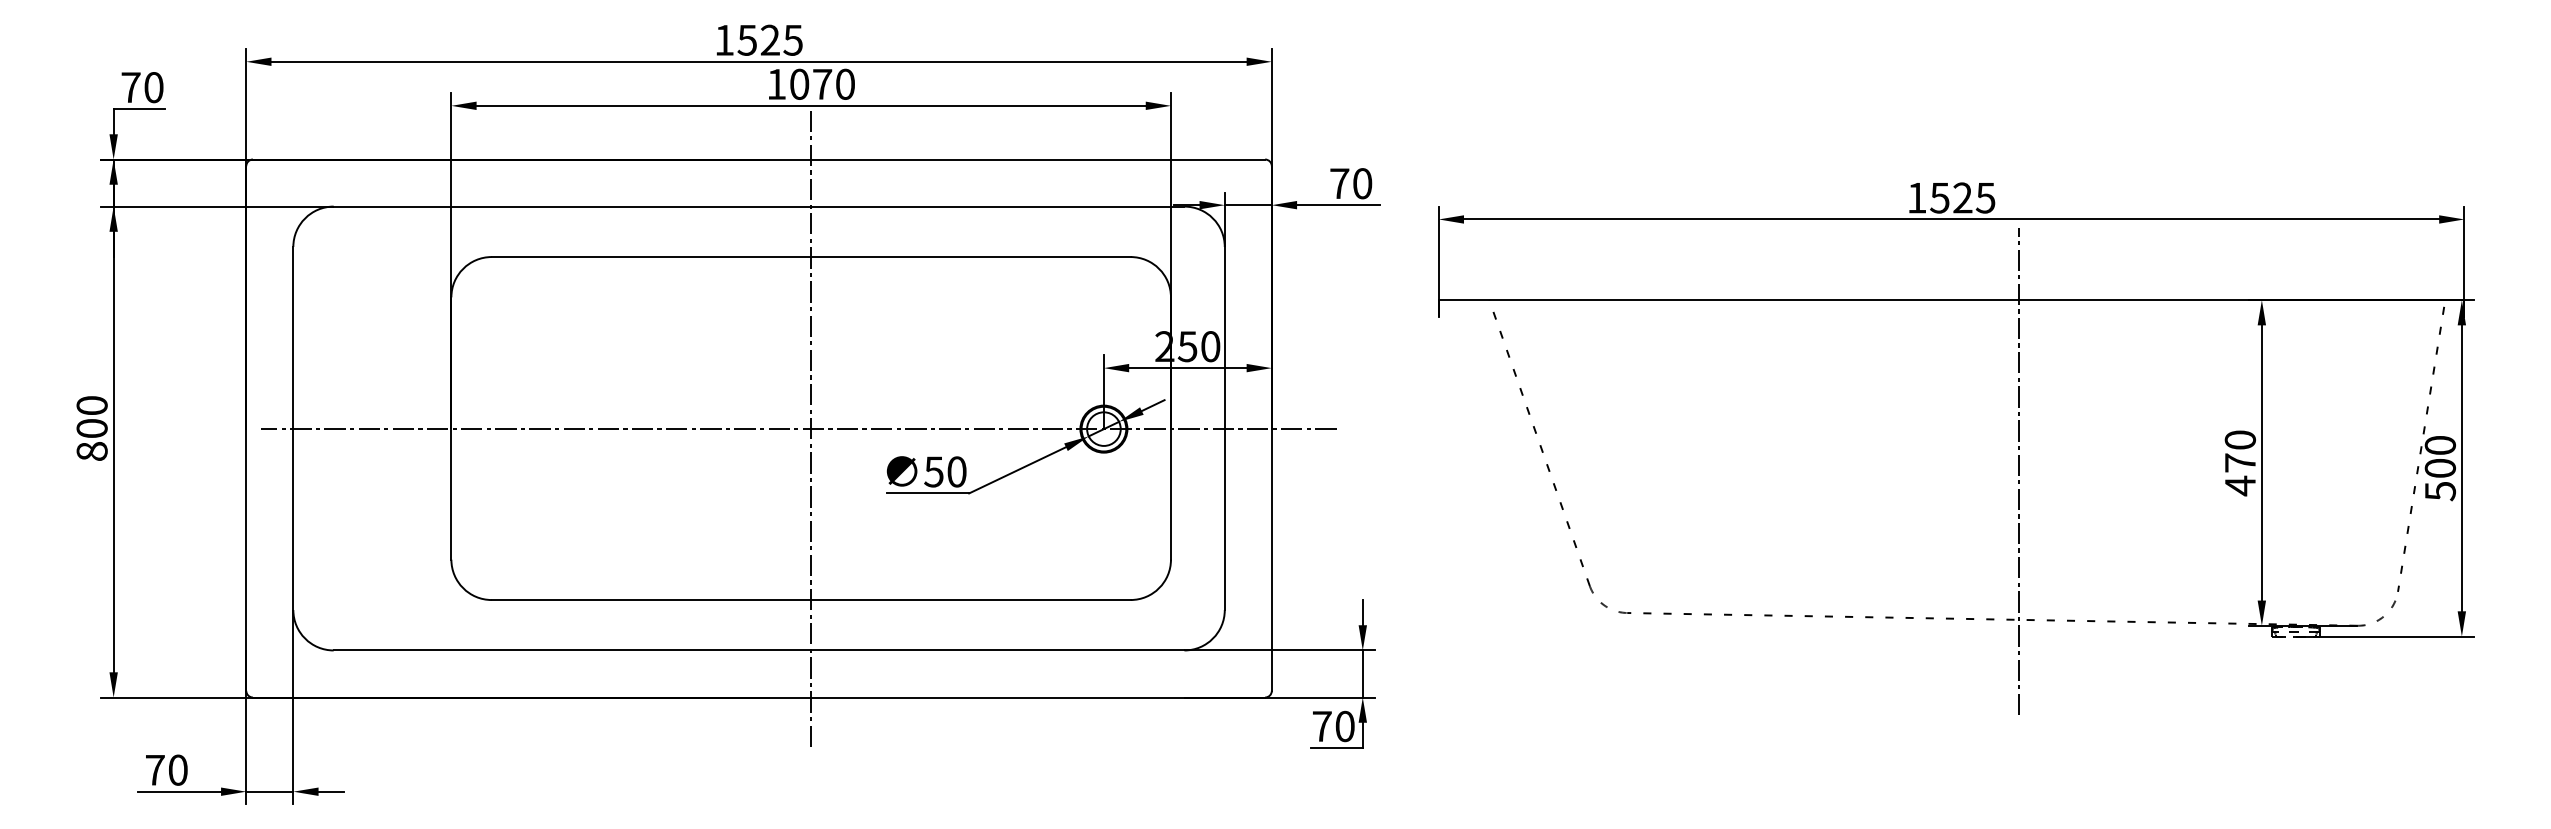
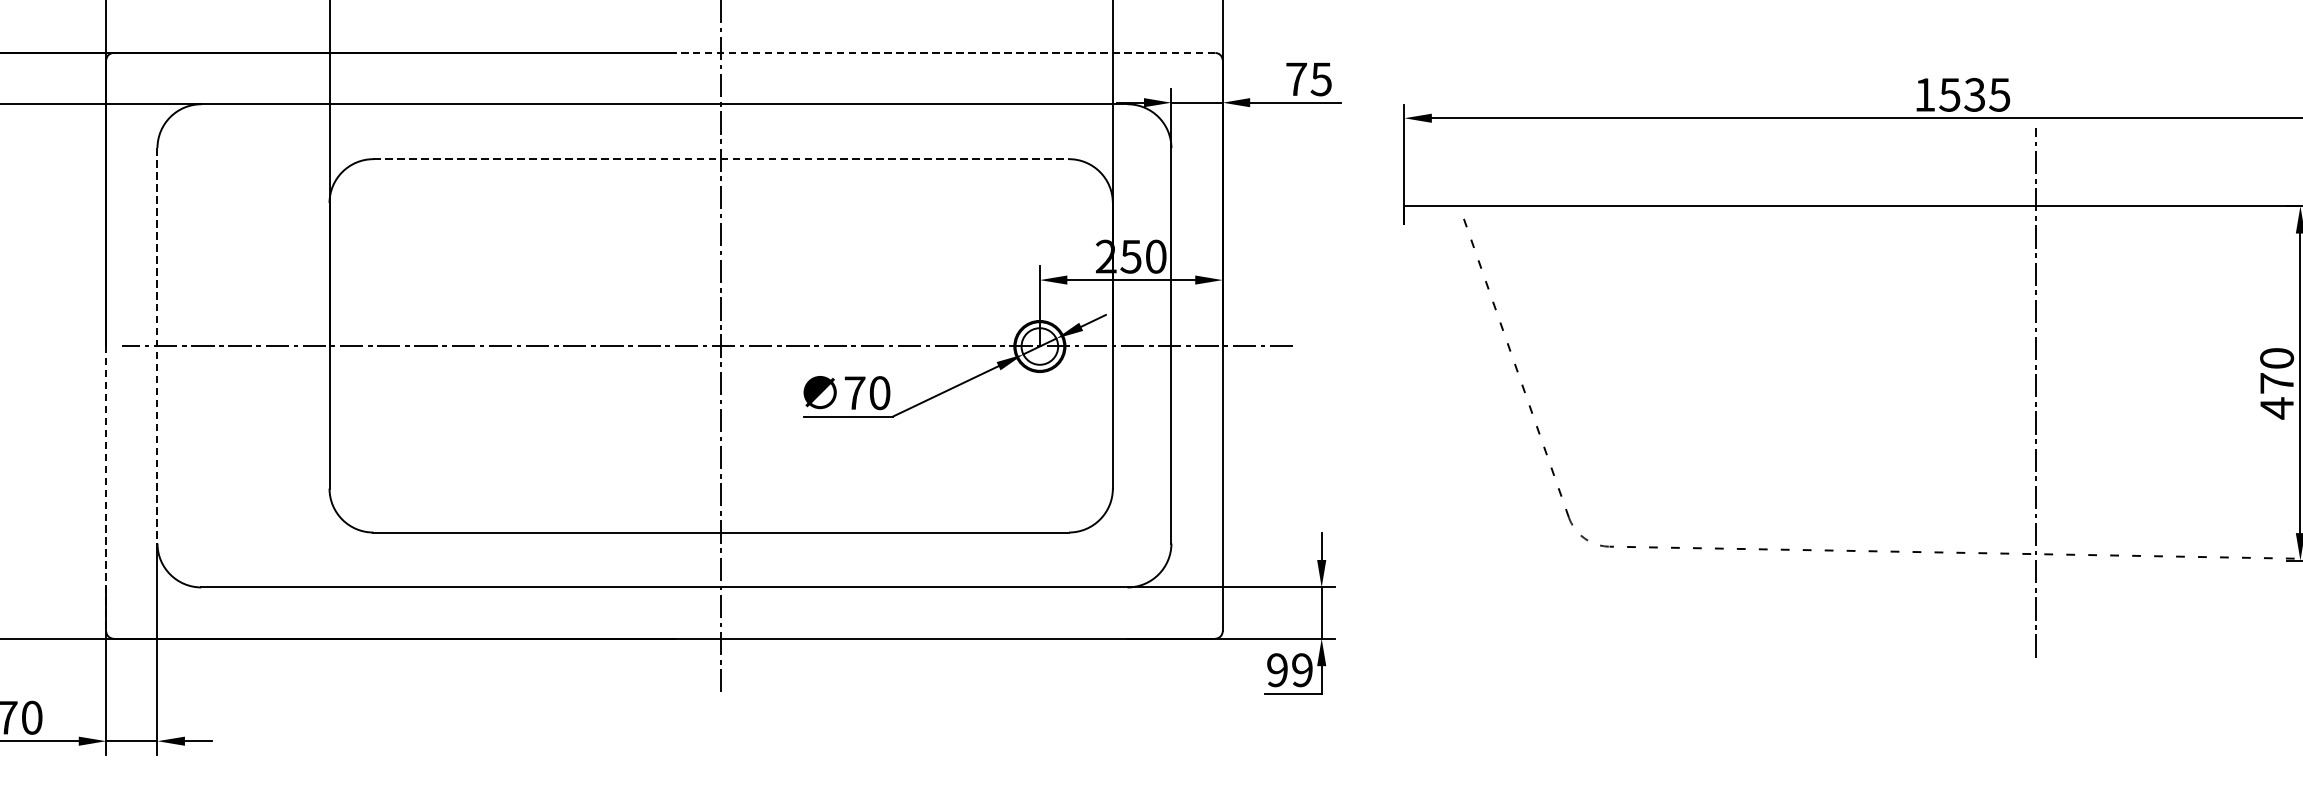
line: (1017, 159) -> (945, 52), solid -> dashed
text: (1362, 183) -> (1321, 79), 70 -> 75
text: (1962, 198) -> (1974, 95), 1525 -> 1535
line: (811, 257) -> (721, 159), solid -> dashed
line: (293, 428) -> (157, 345), solid -> dashed
text: (933, 471) -> (854, 392), 50 -> 70
line: (246, 560) -> (106, 489), solid -> dashed
text: (1333, 726) -> (1289, 670), 70 -> 99

